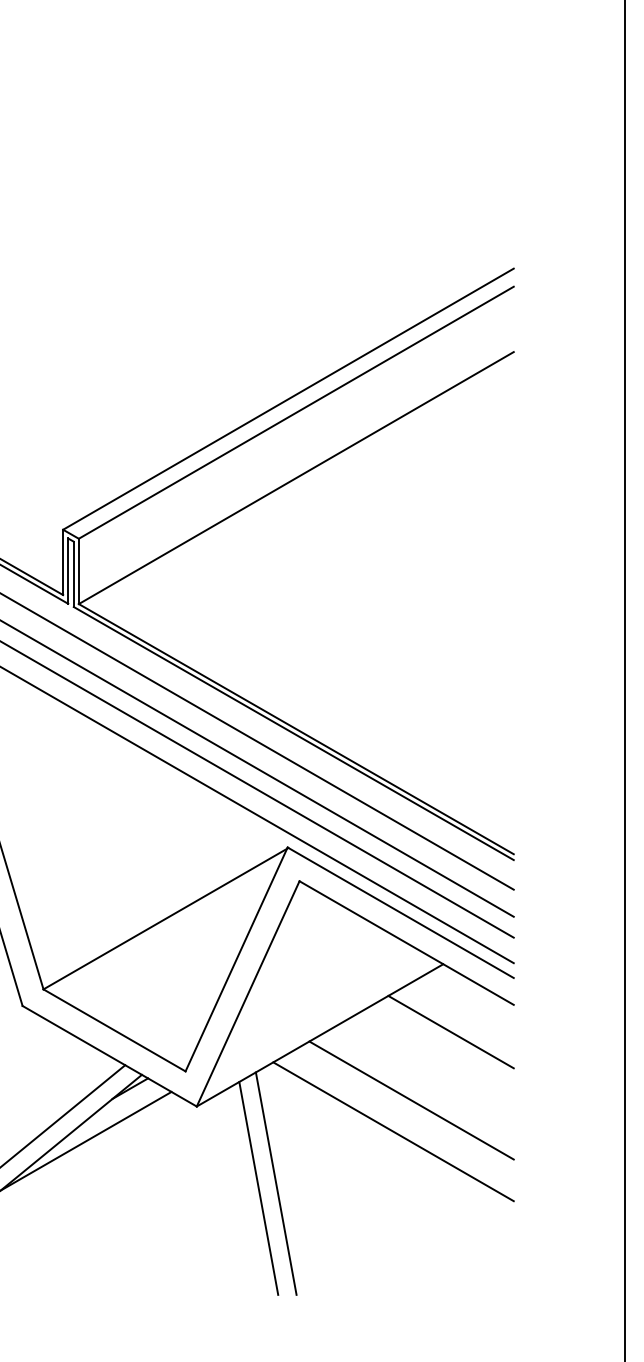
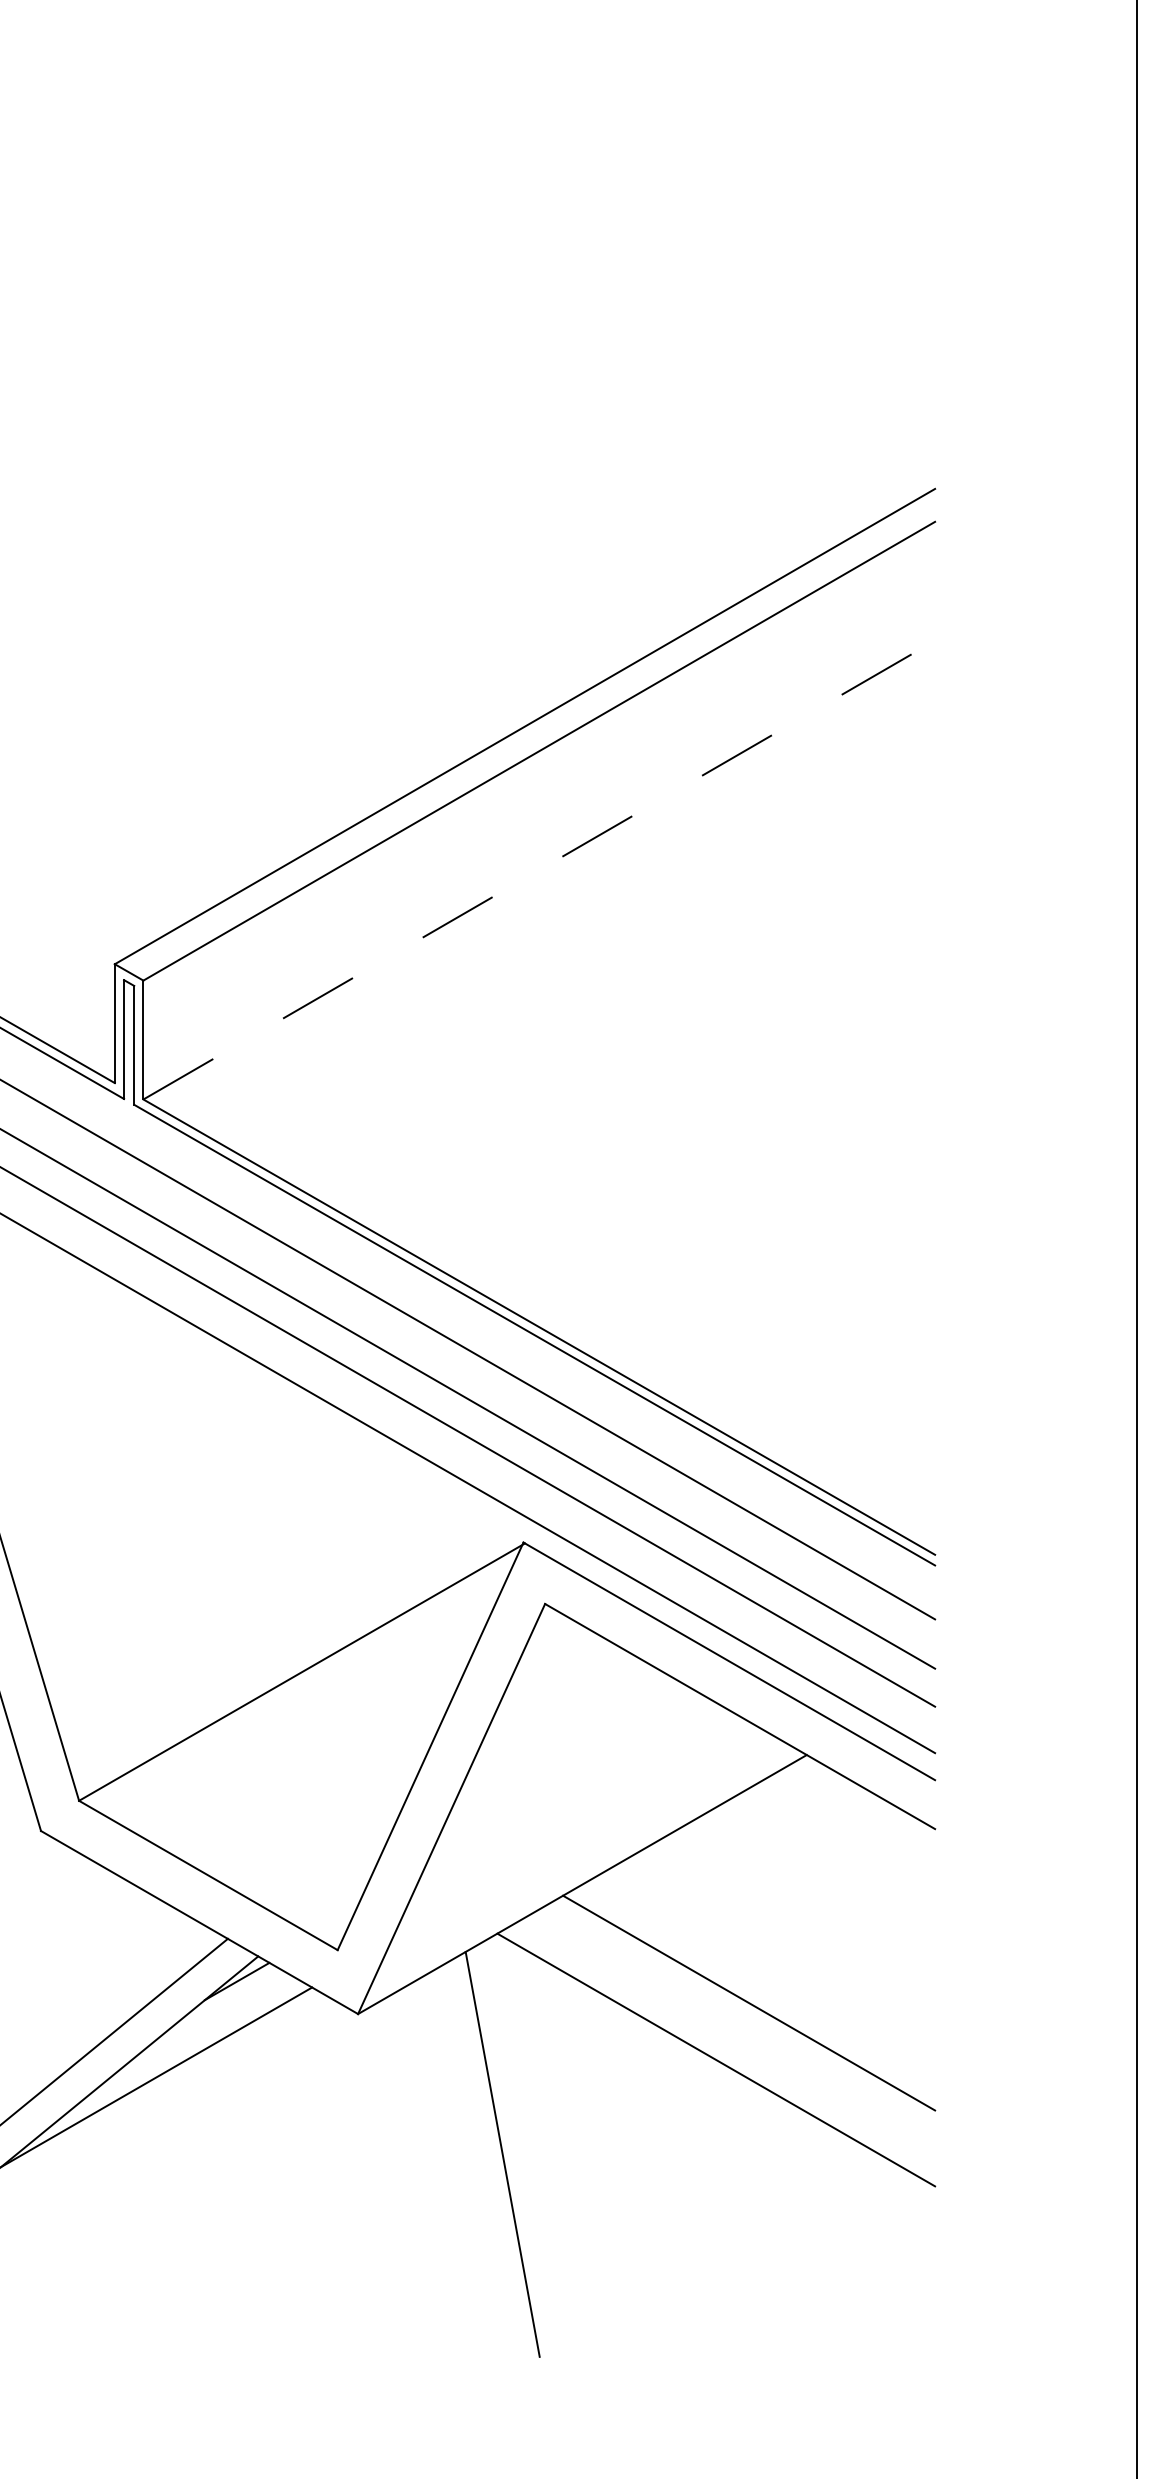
line: (296, 477) -> (539, 869), solid -> dashed
line: (450, 1031) -> (819, 1877), removed
line: (258, 1188) -> (470, 2163), removed

